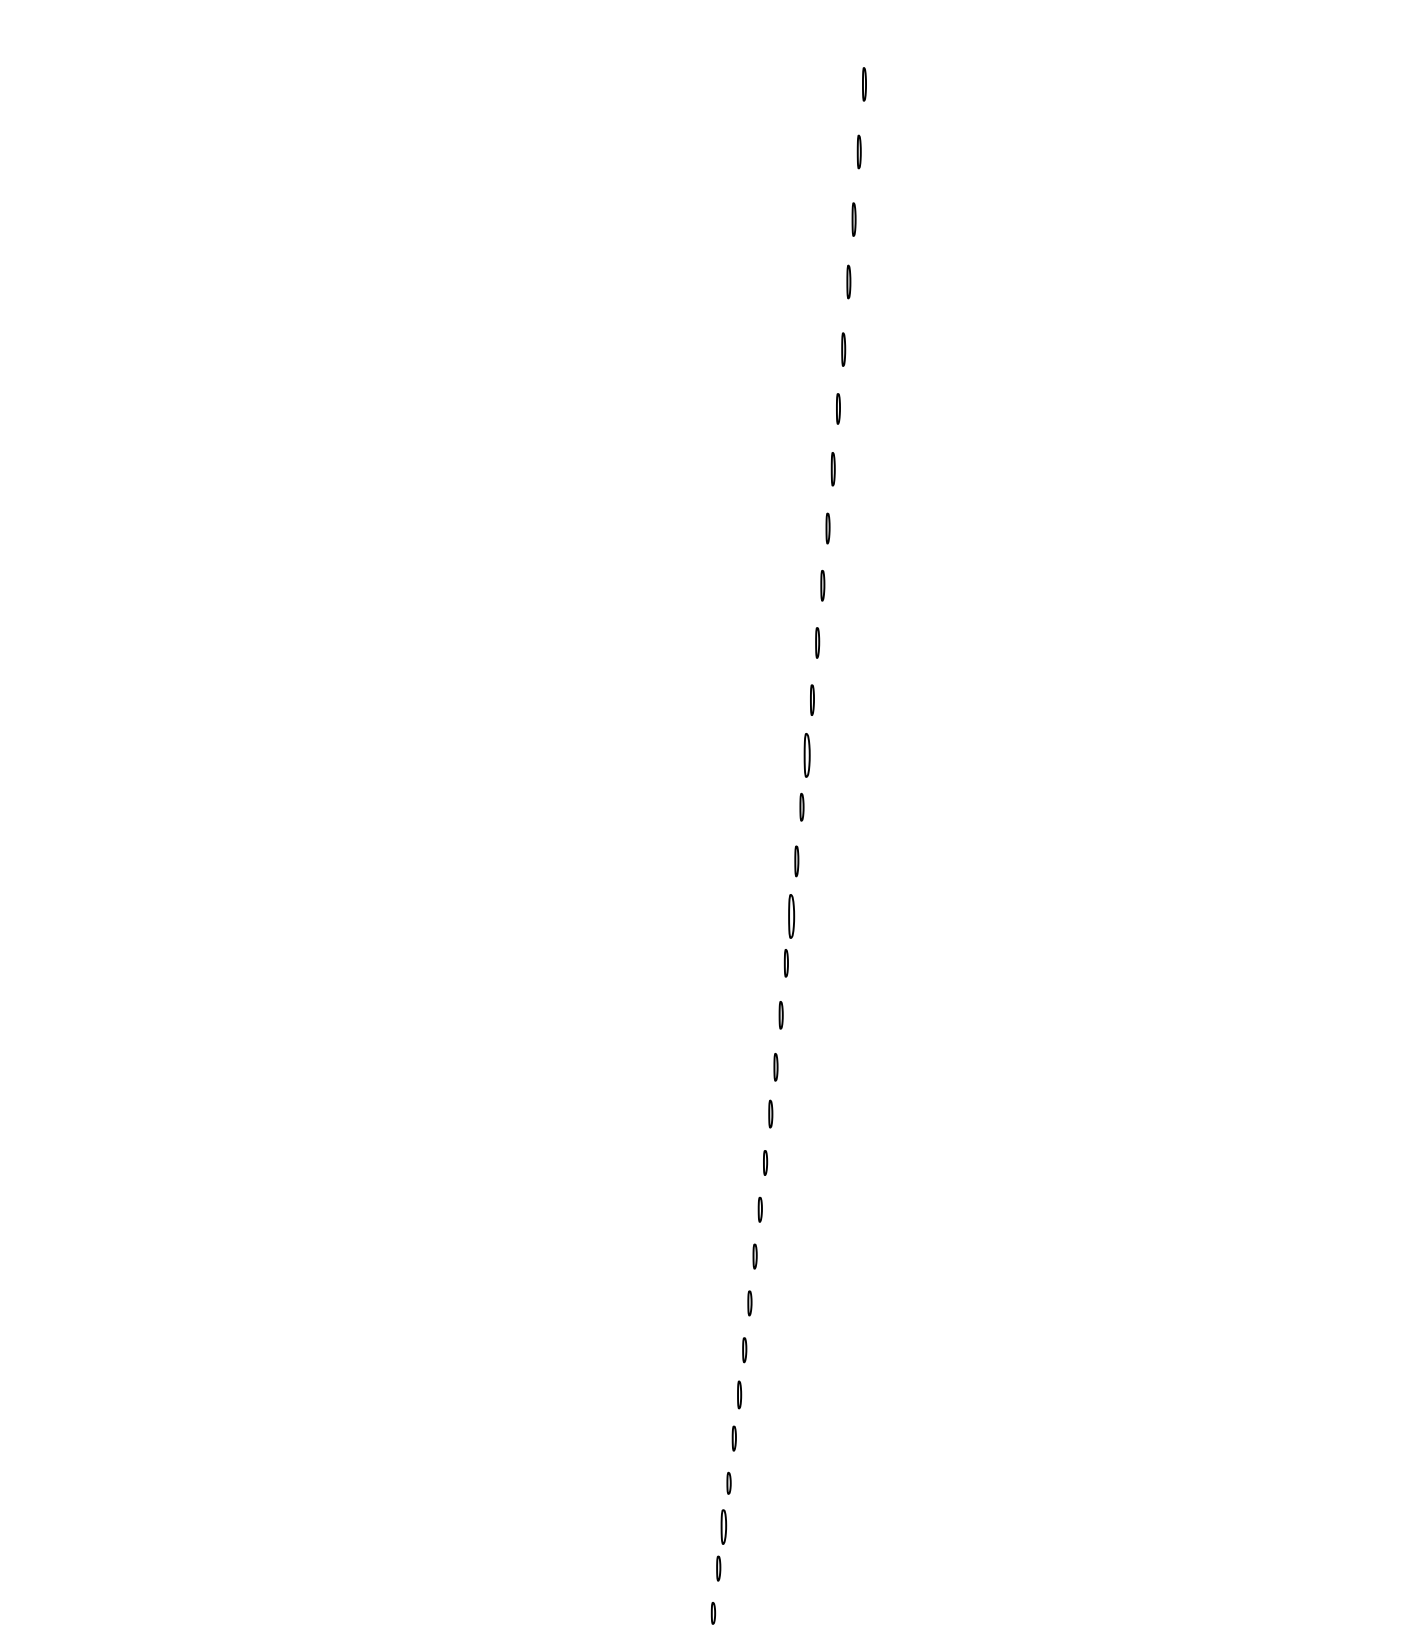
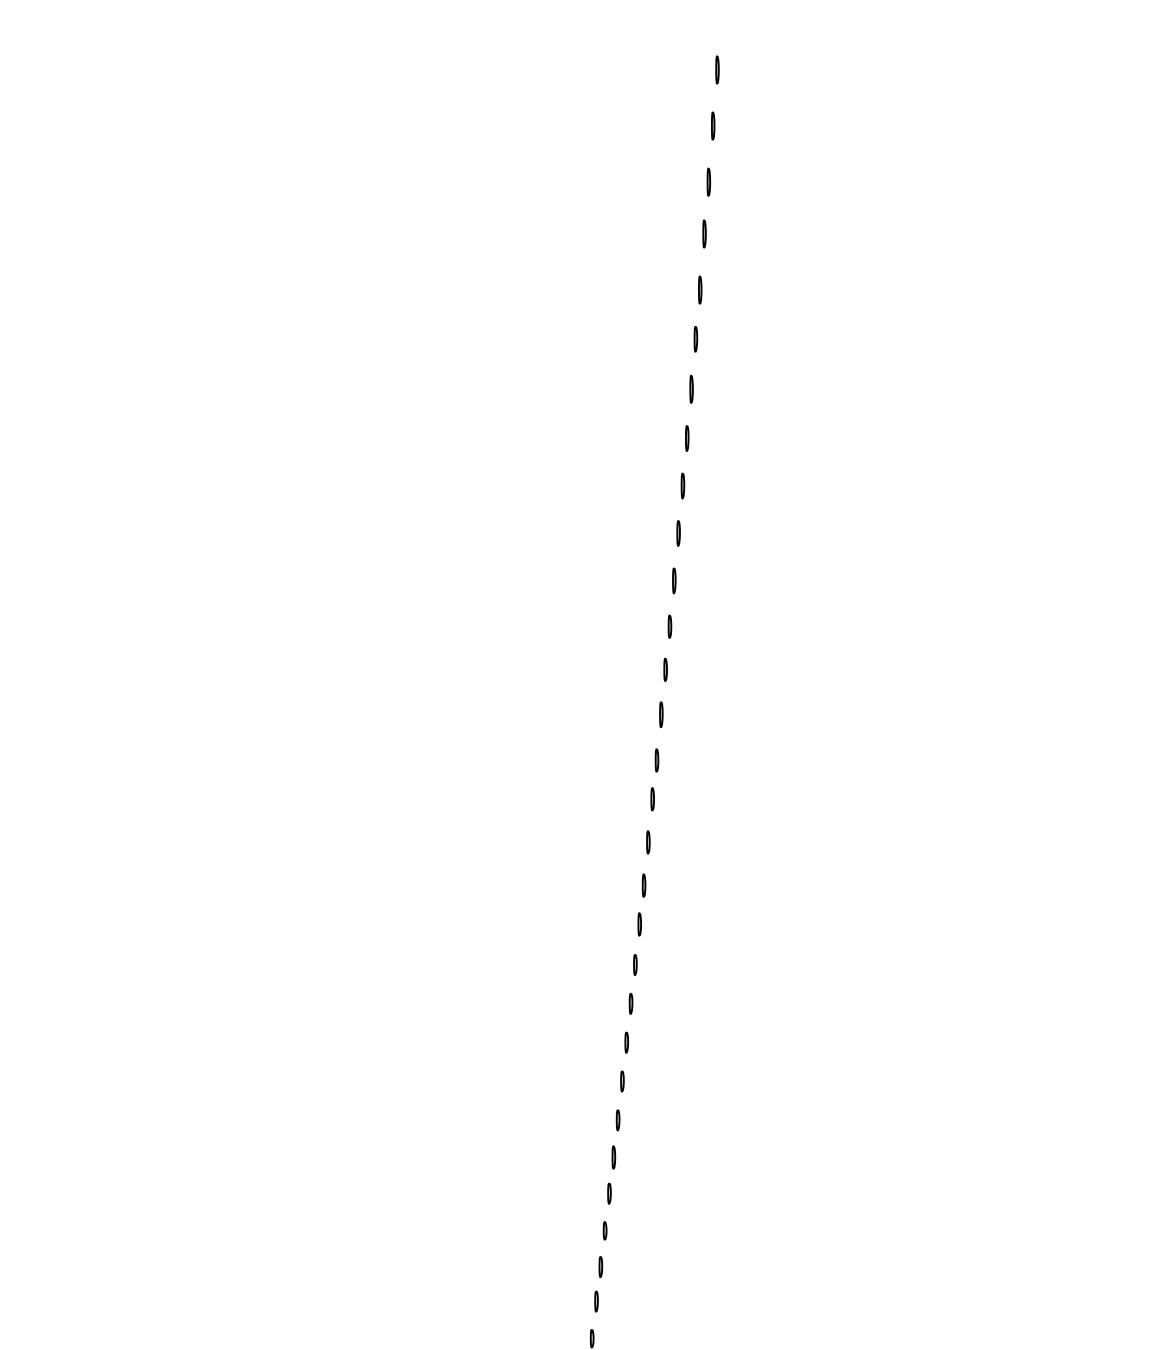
part: (806, 755) -> (669, 626), size x0.62
part: (790, 916) -> (656, 760), size x0.62
part: (723, 1526) -> (600, 1266), size x0.71

